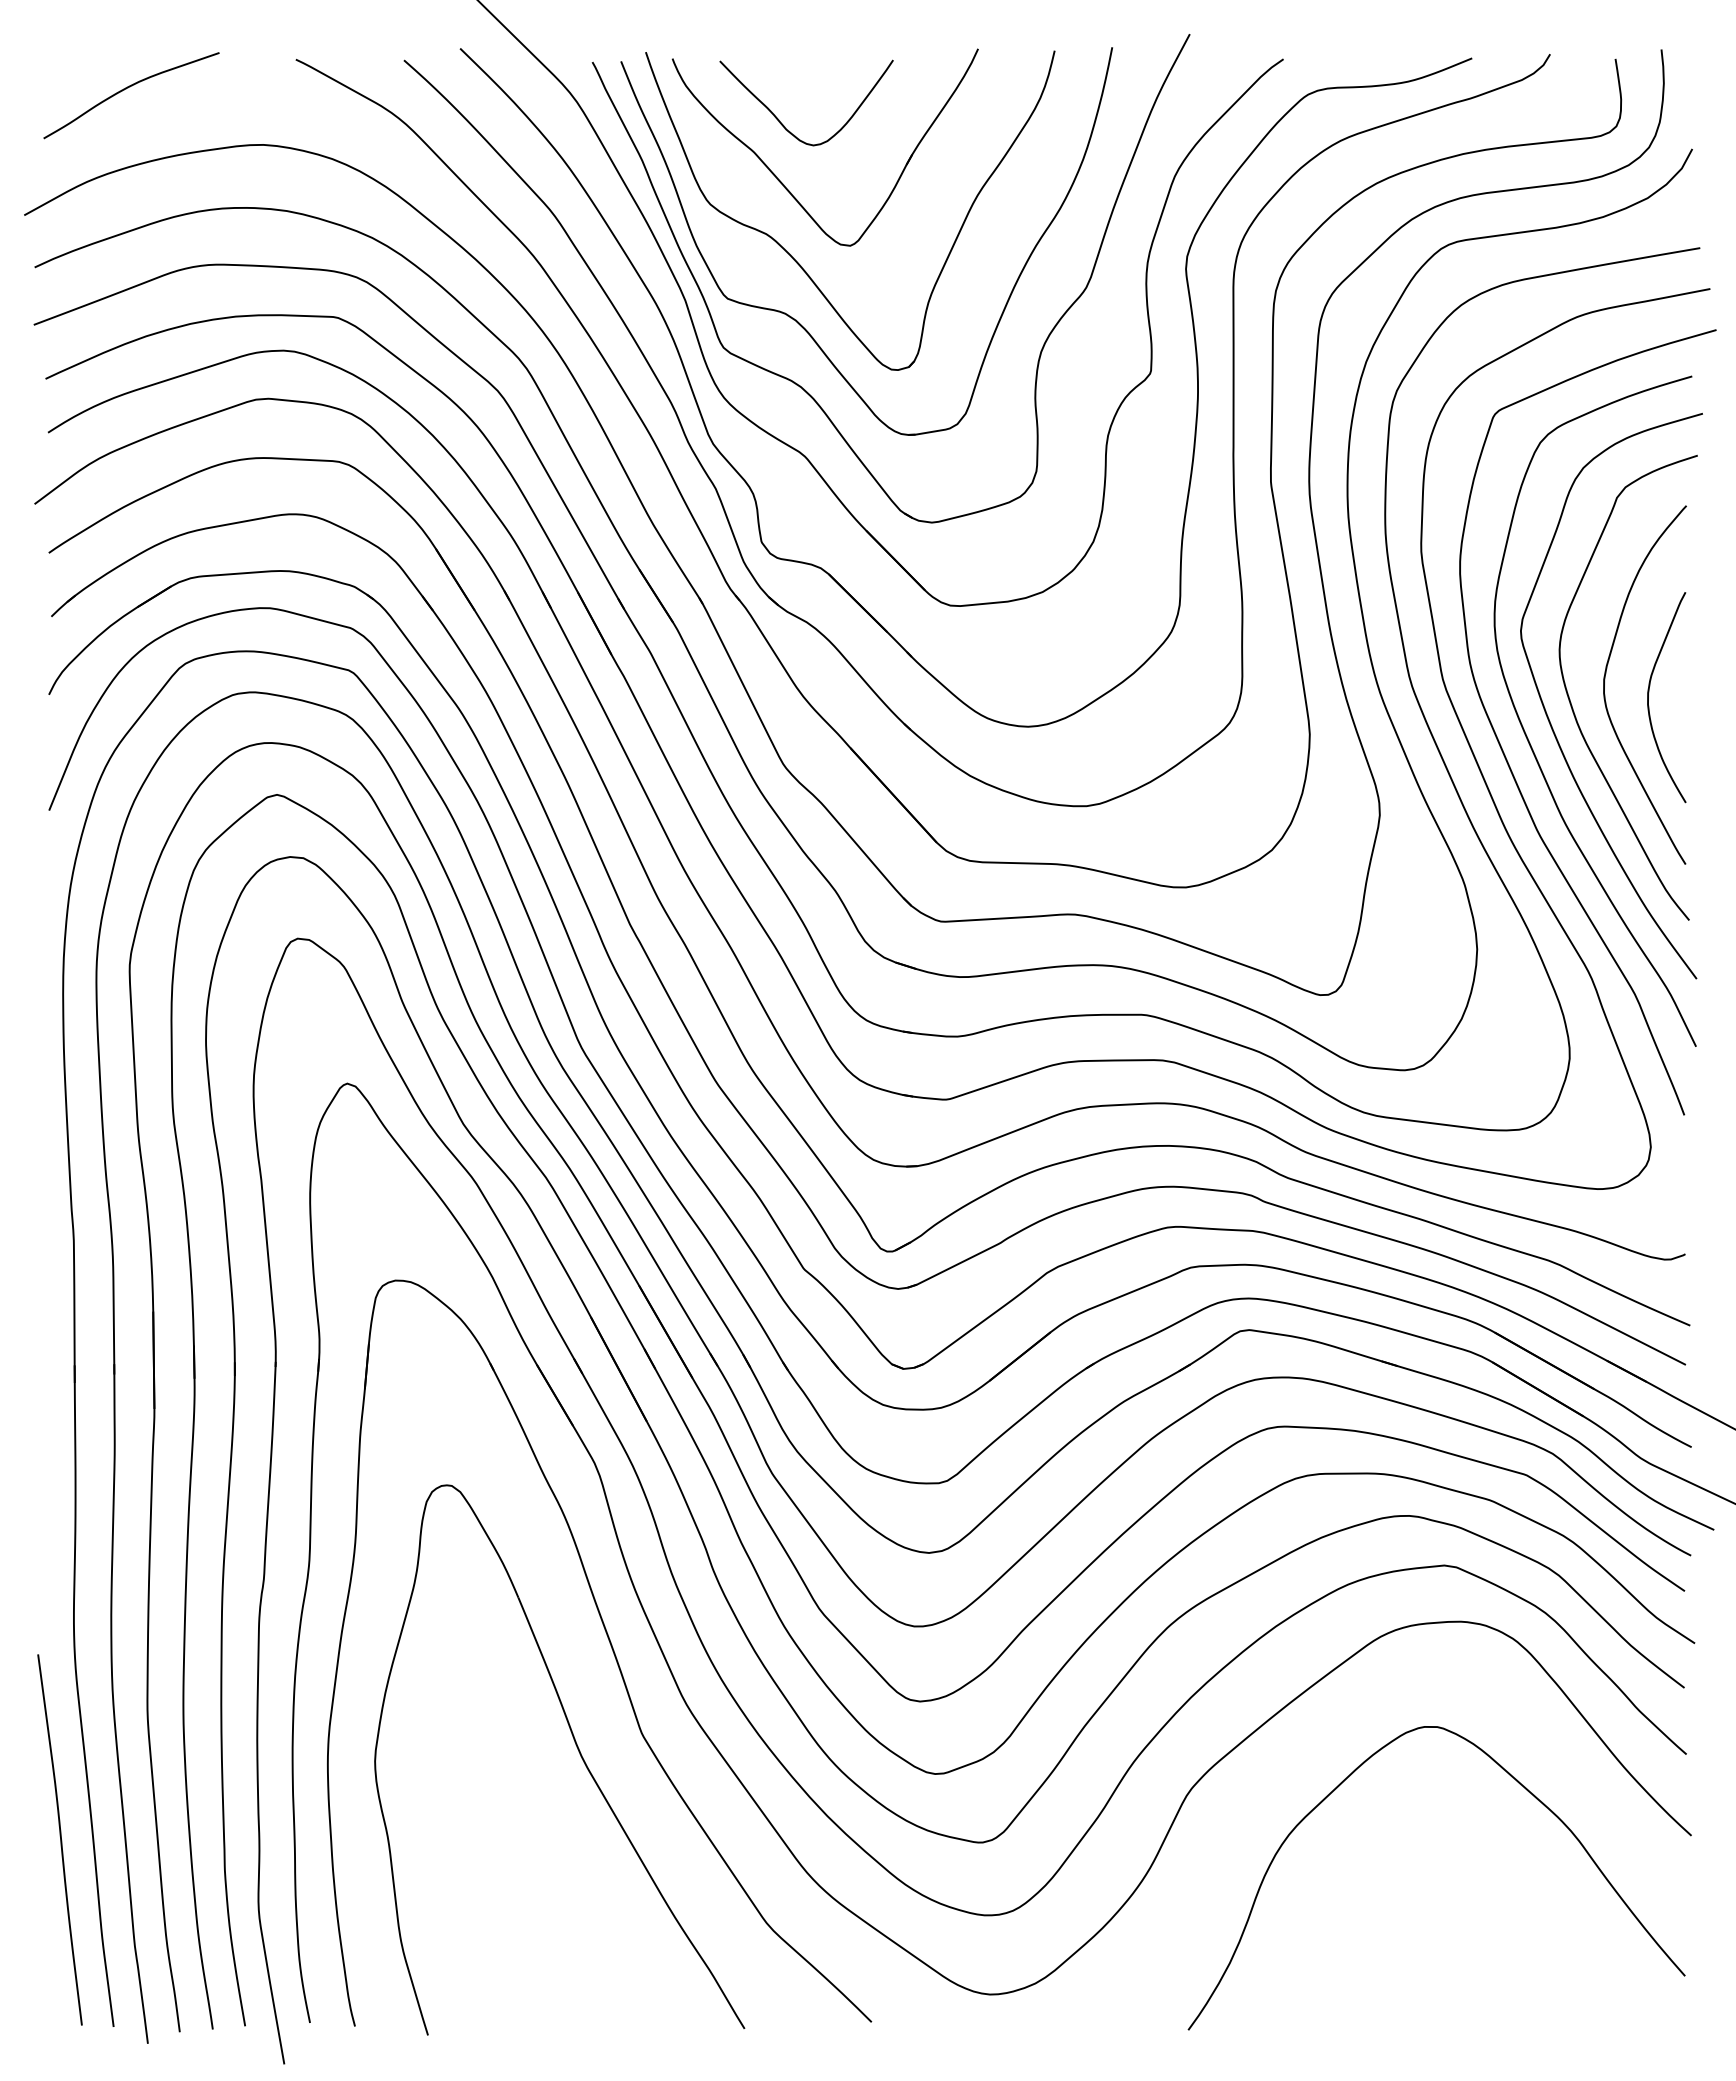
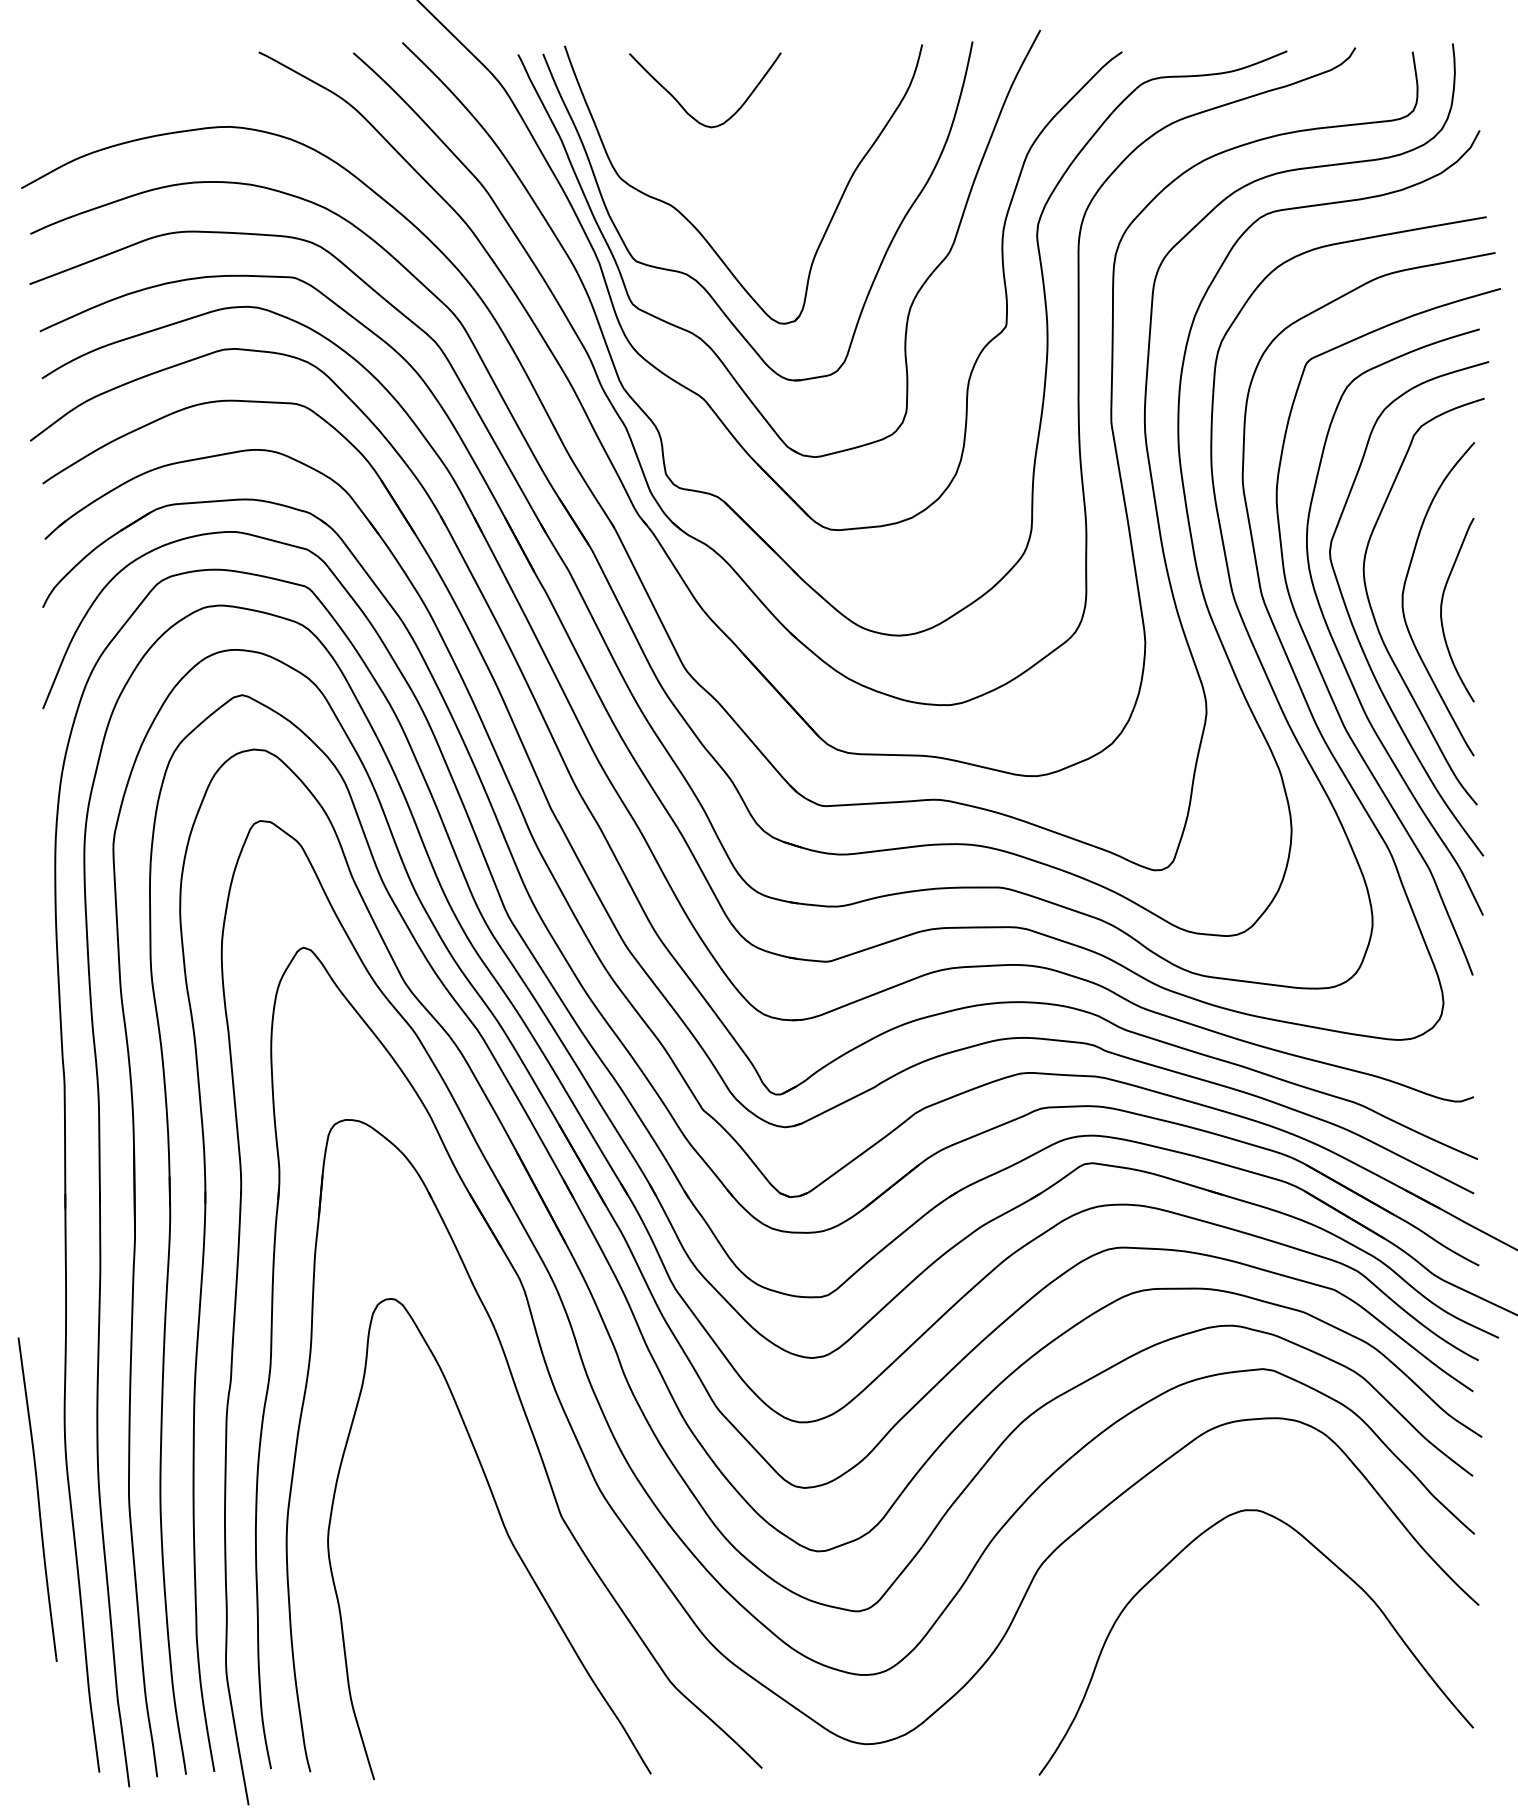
curve: (128, 88) -> (112, 77), removed
part: (783, 183) -> (685, 160), removed
curve: (60, 1839) -> (38, 1499), moved

